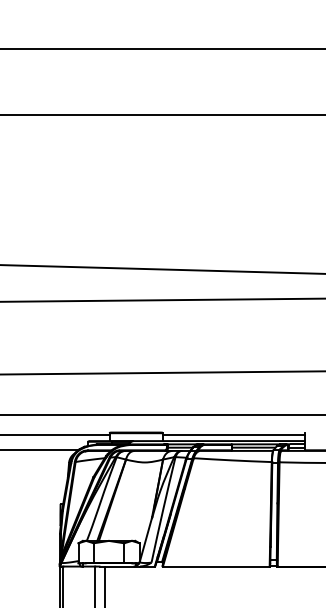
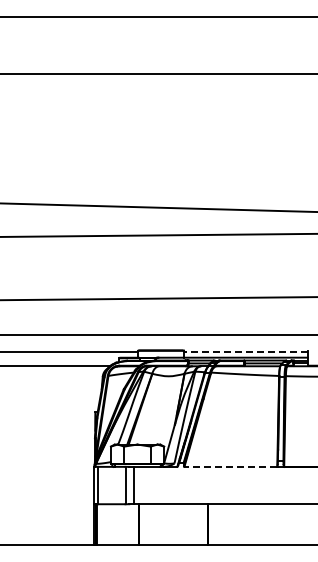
line: (233, 435) -> (245, 352), solid -> dashed
line: (215, 566) -> (230, 466), solid -> dashed

